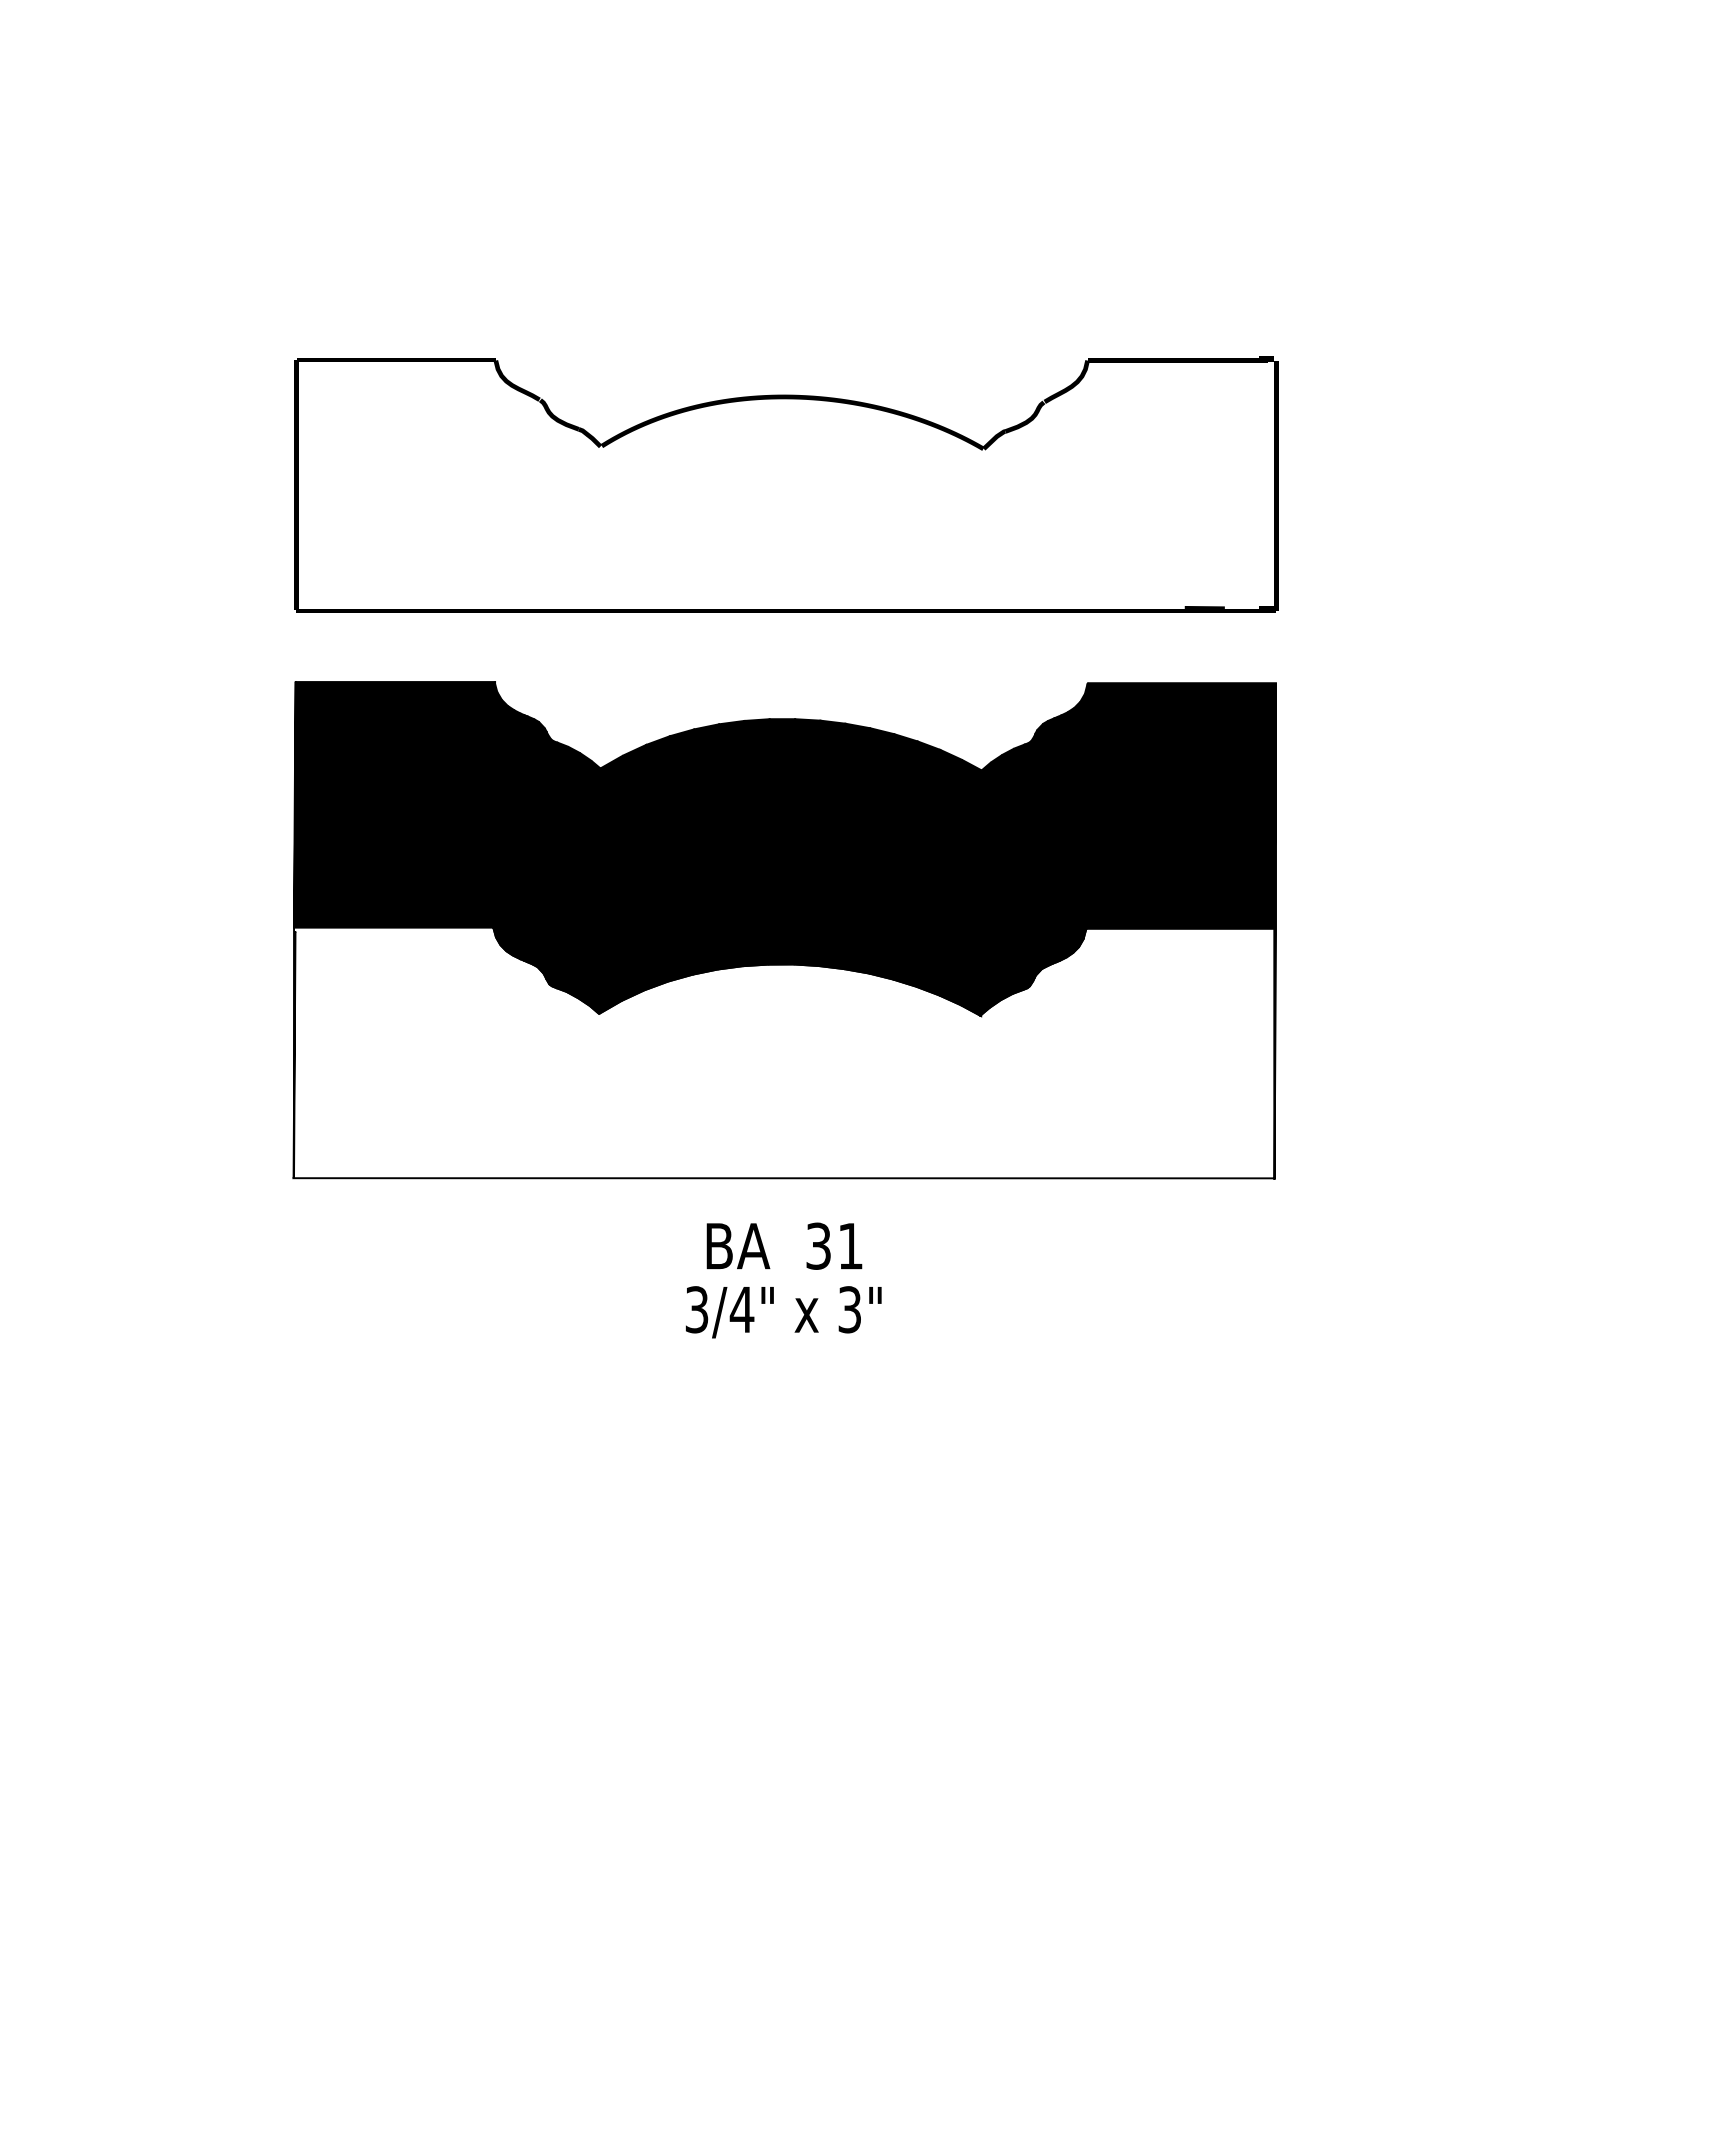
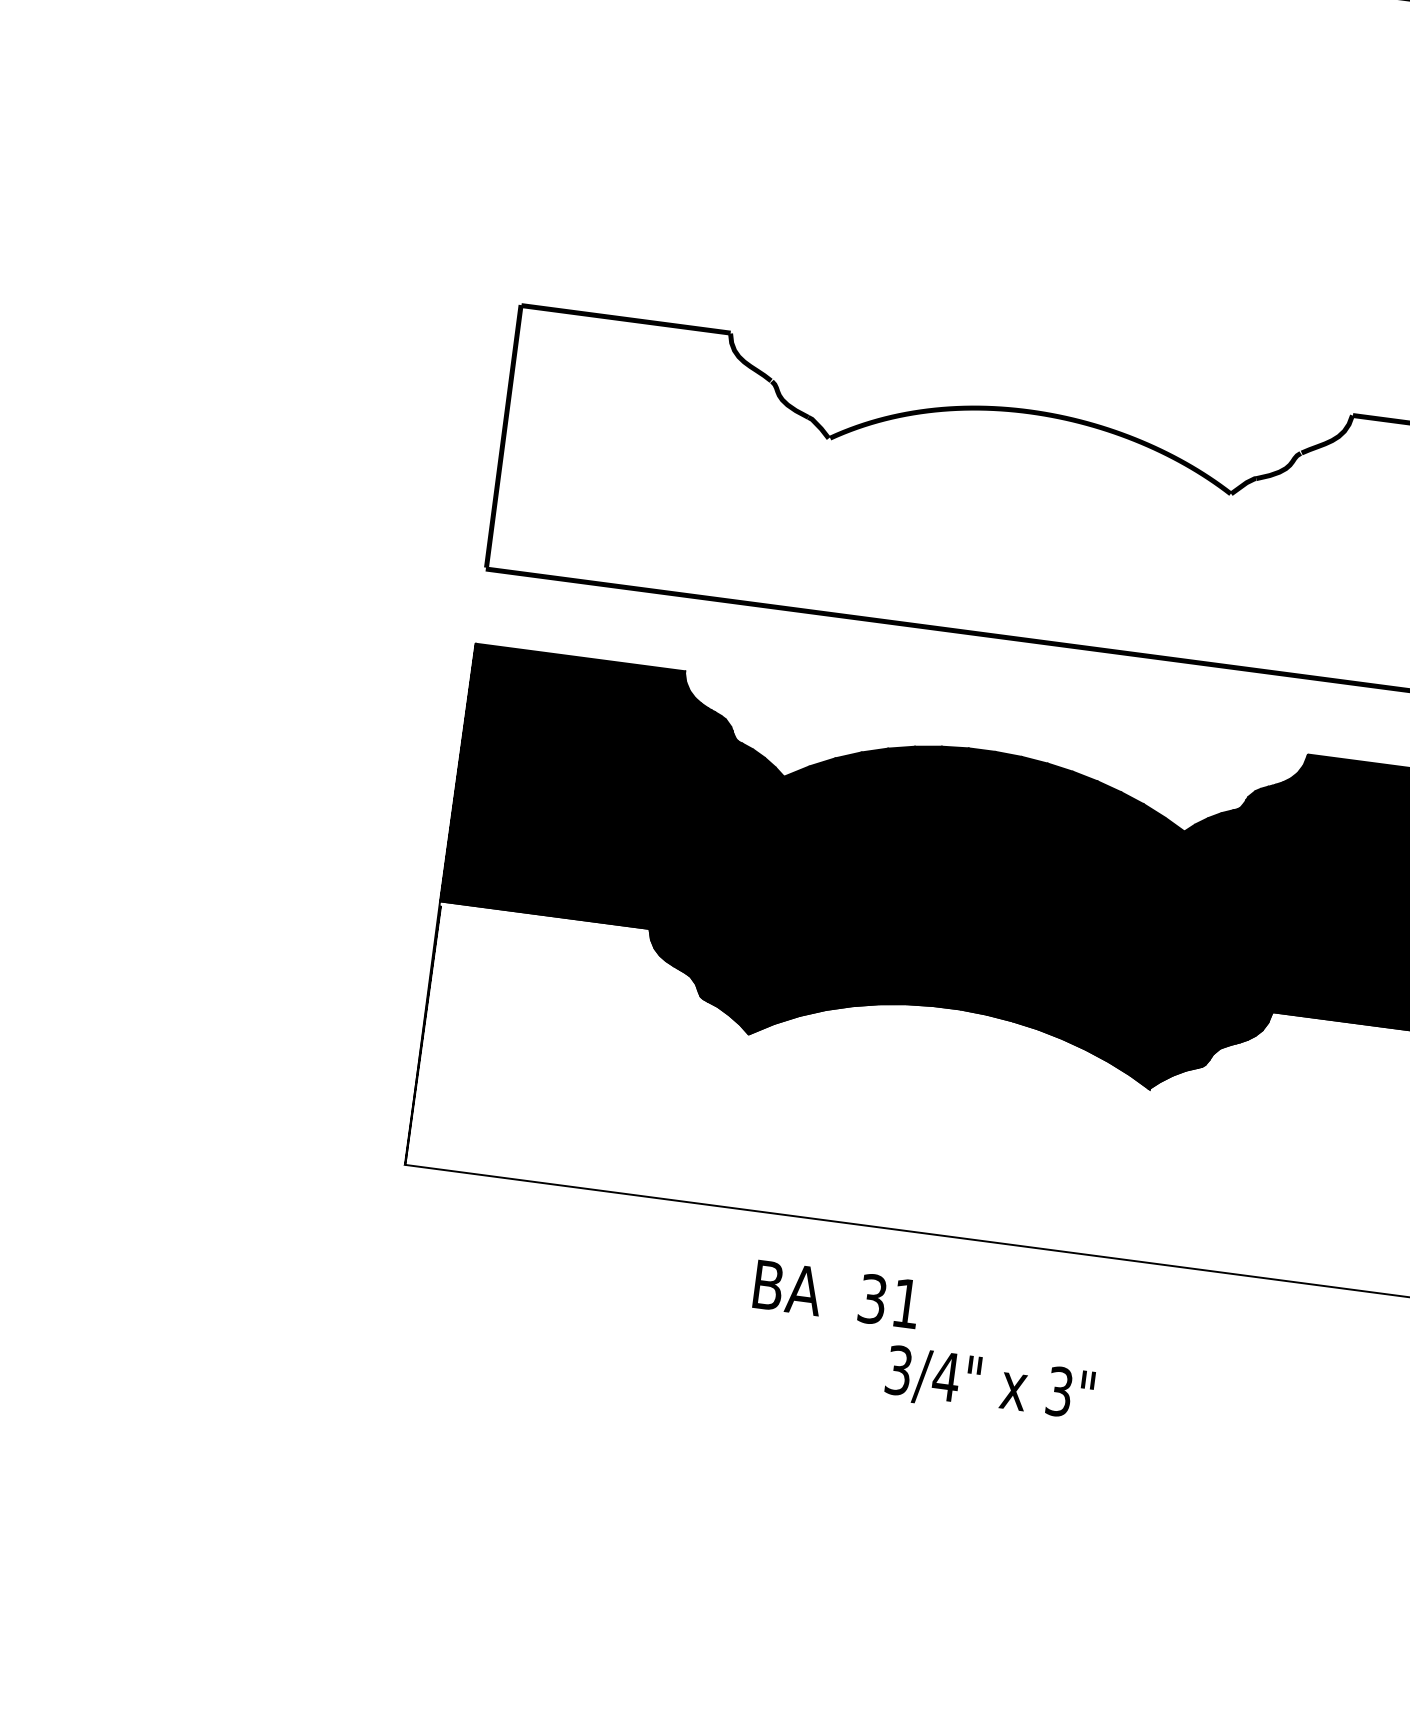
text: (784, 1245) -> (836, 1293), moved
text: (783, 1312) -> (989, 1385), moved

